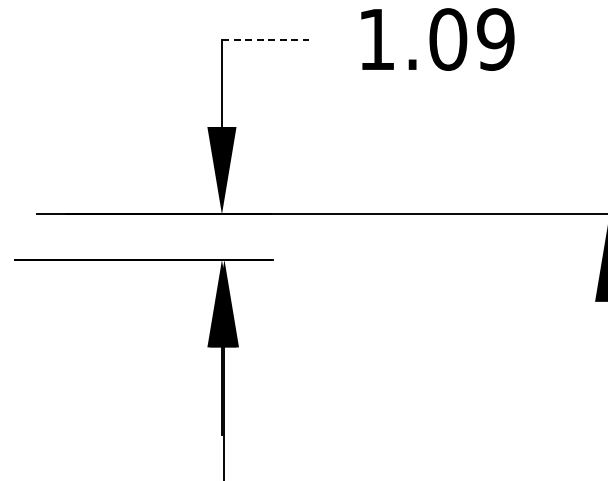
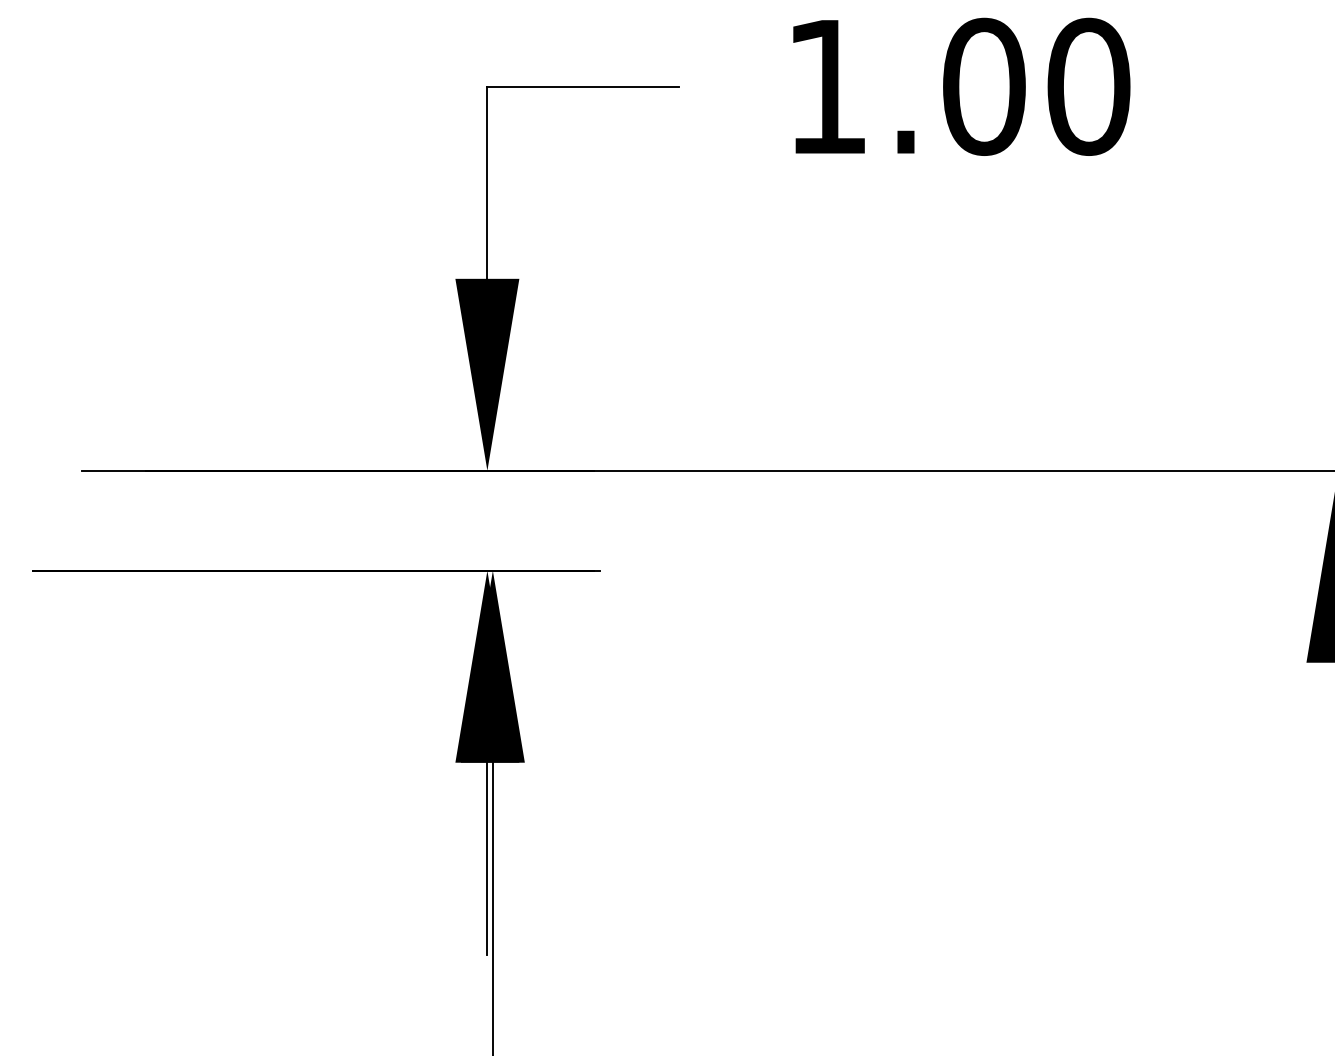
line: (265, 39) -> (582, 86), dashed -> solid
text: (495, 39) -> (1087, 86), 1.09 -> 1.00

